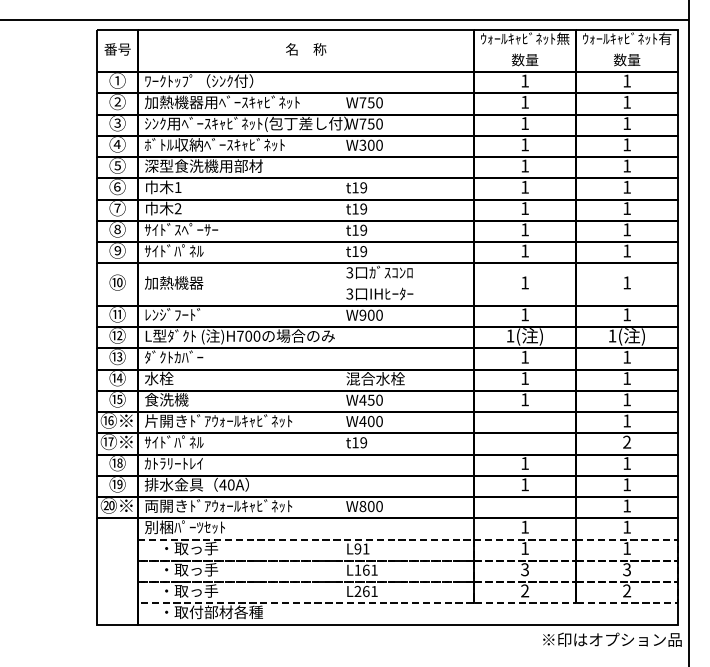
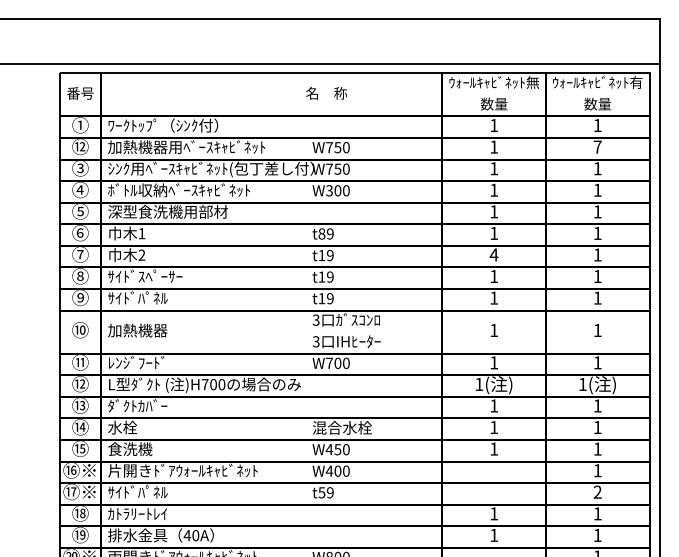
text: (306, 49) -> (327, 93), moved
text: (117, 101) -> (80, 146), ② -> ⑫
text: (627, 102) -> (598, 147), 1 -> 7
text: (355, 187) -> (321, 233), t19 -> t89
text: (524, 208) -> (493, 254), 1 -> 4
text: (362, 314) -> (329, 362), W900 -> W700
text: (355, 442) -> (321, 492), t19 -> t59

